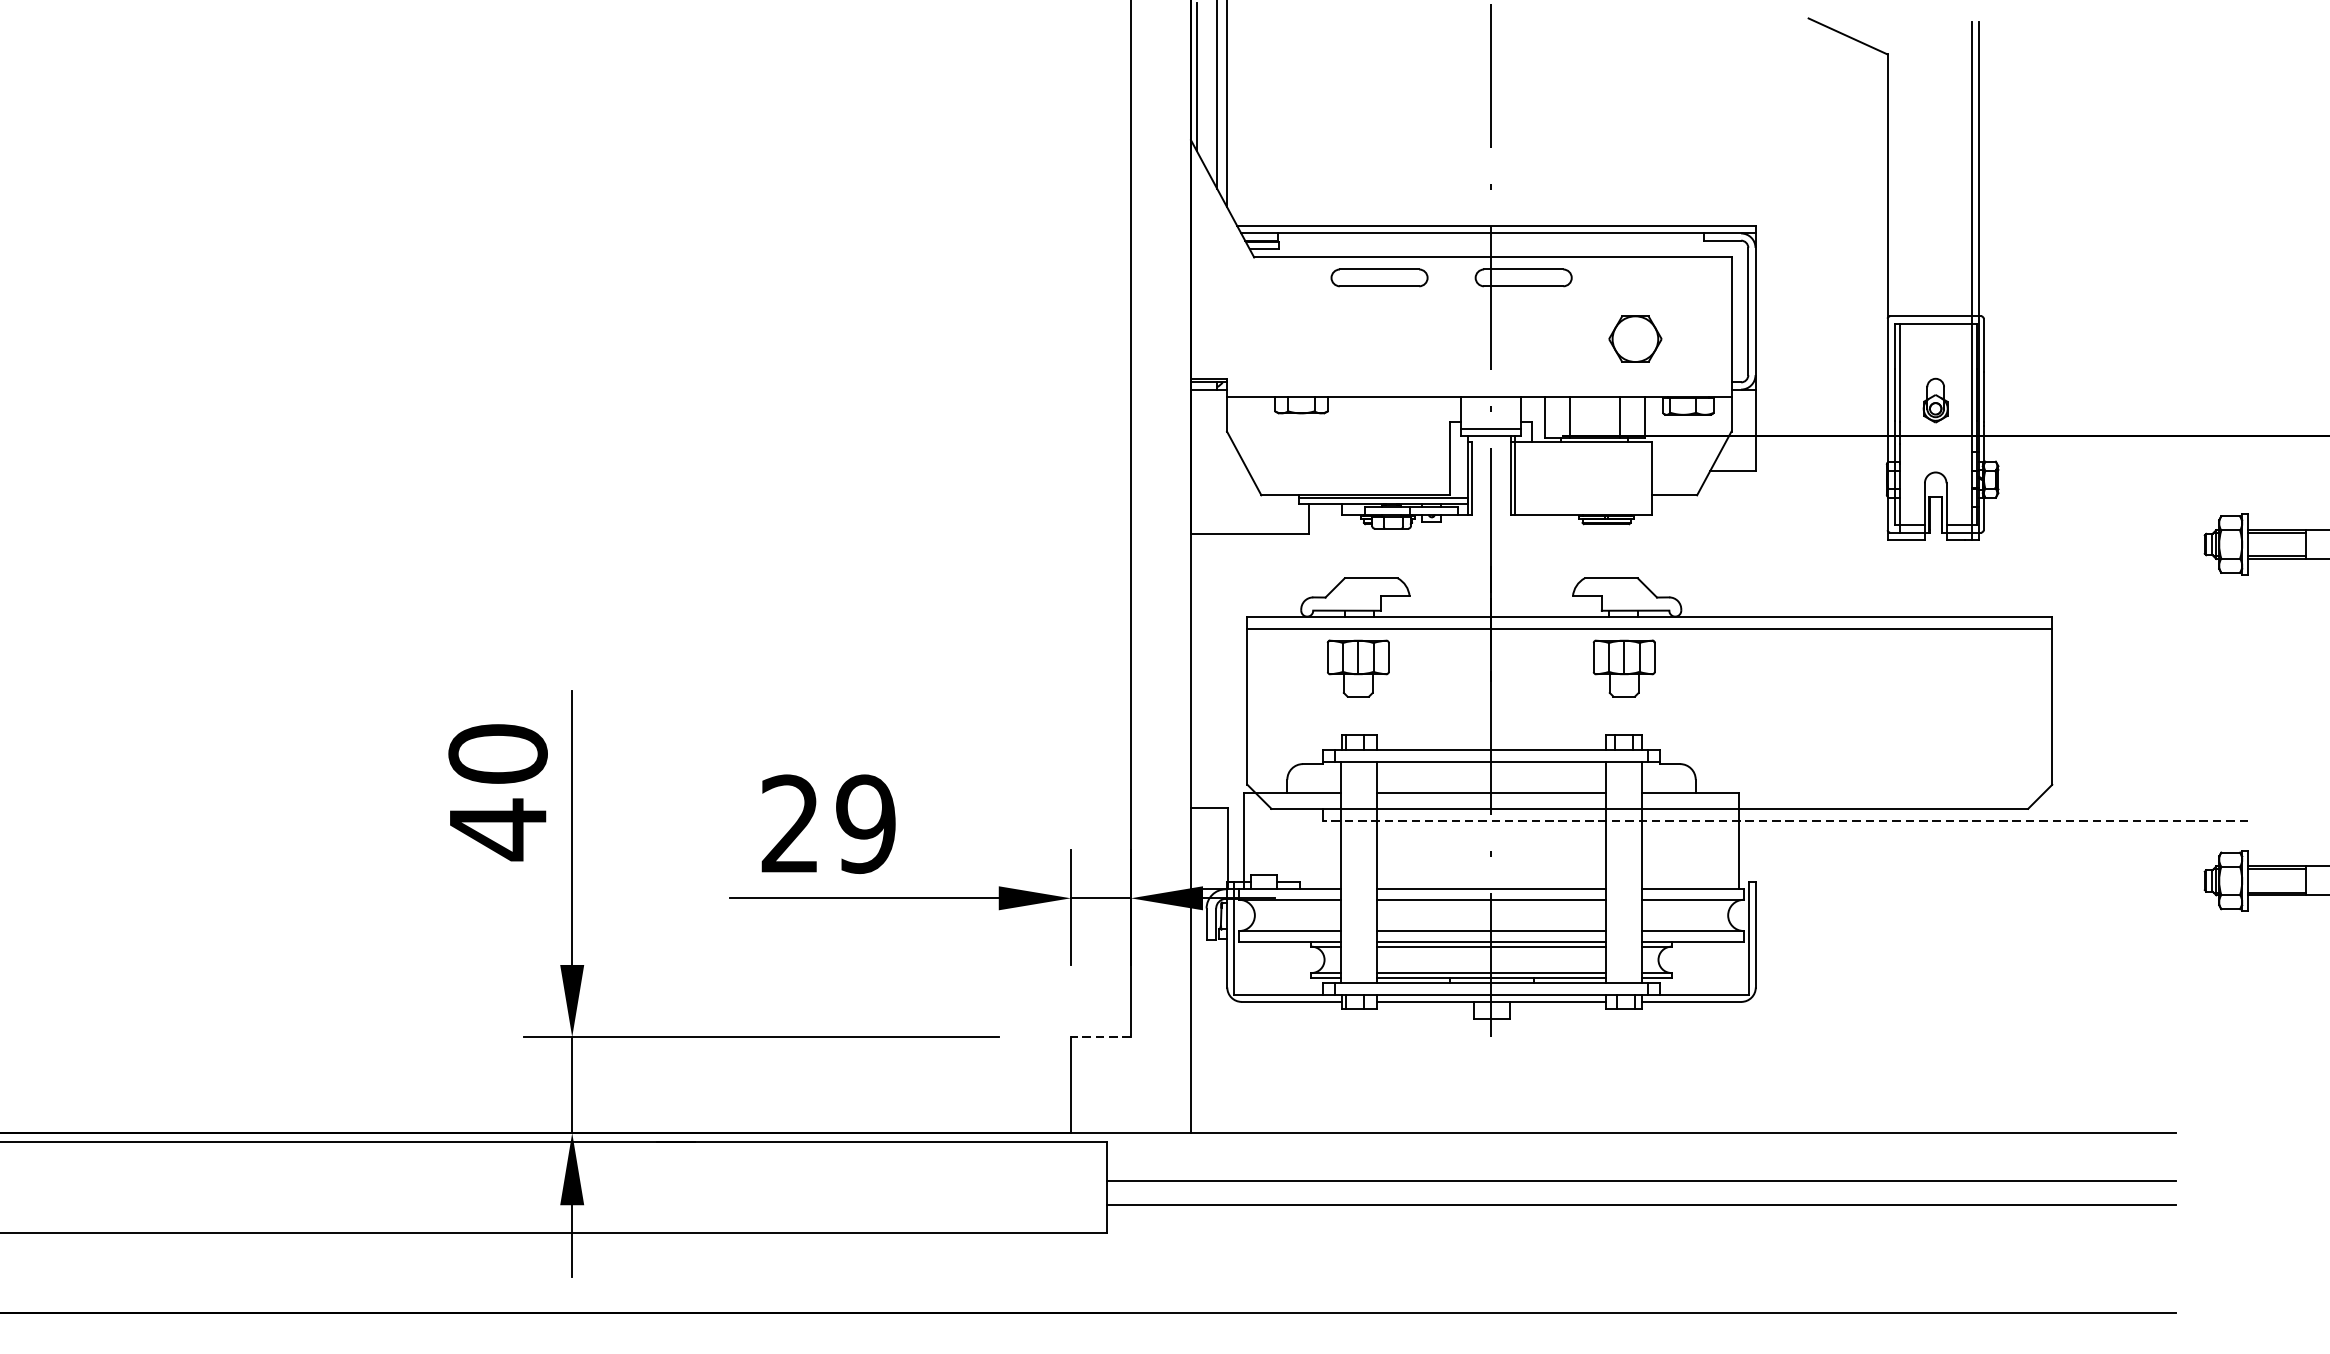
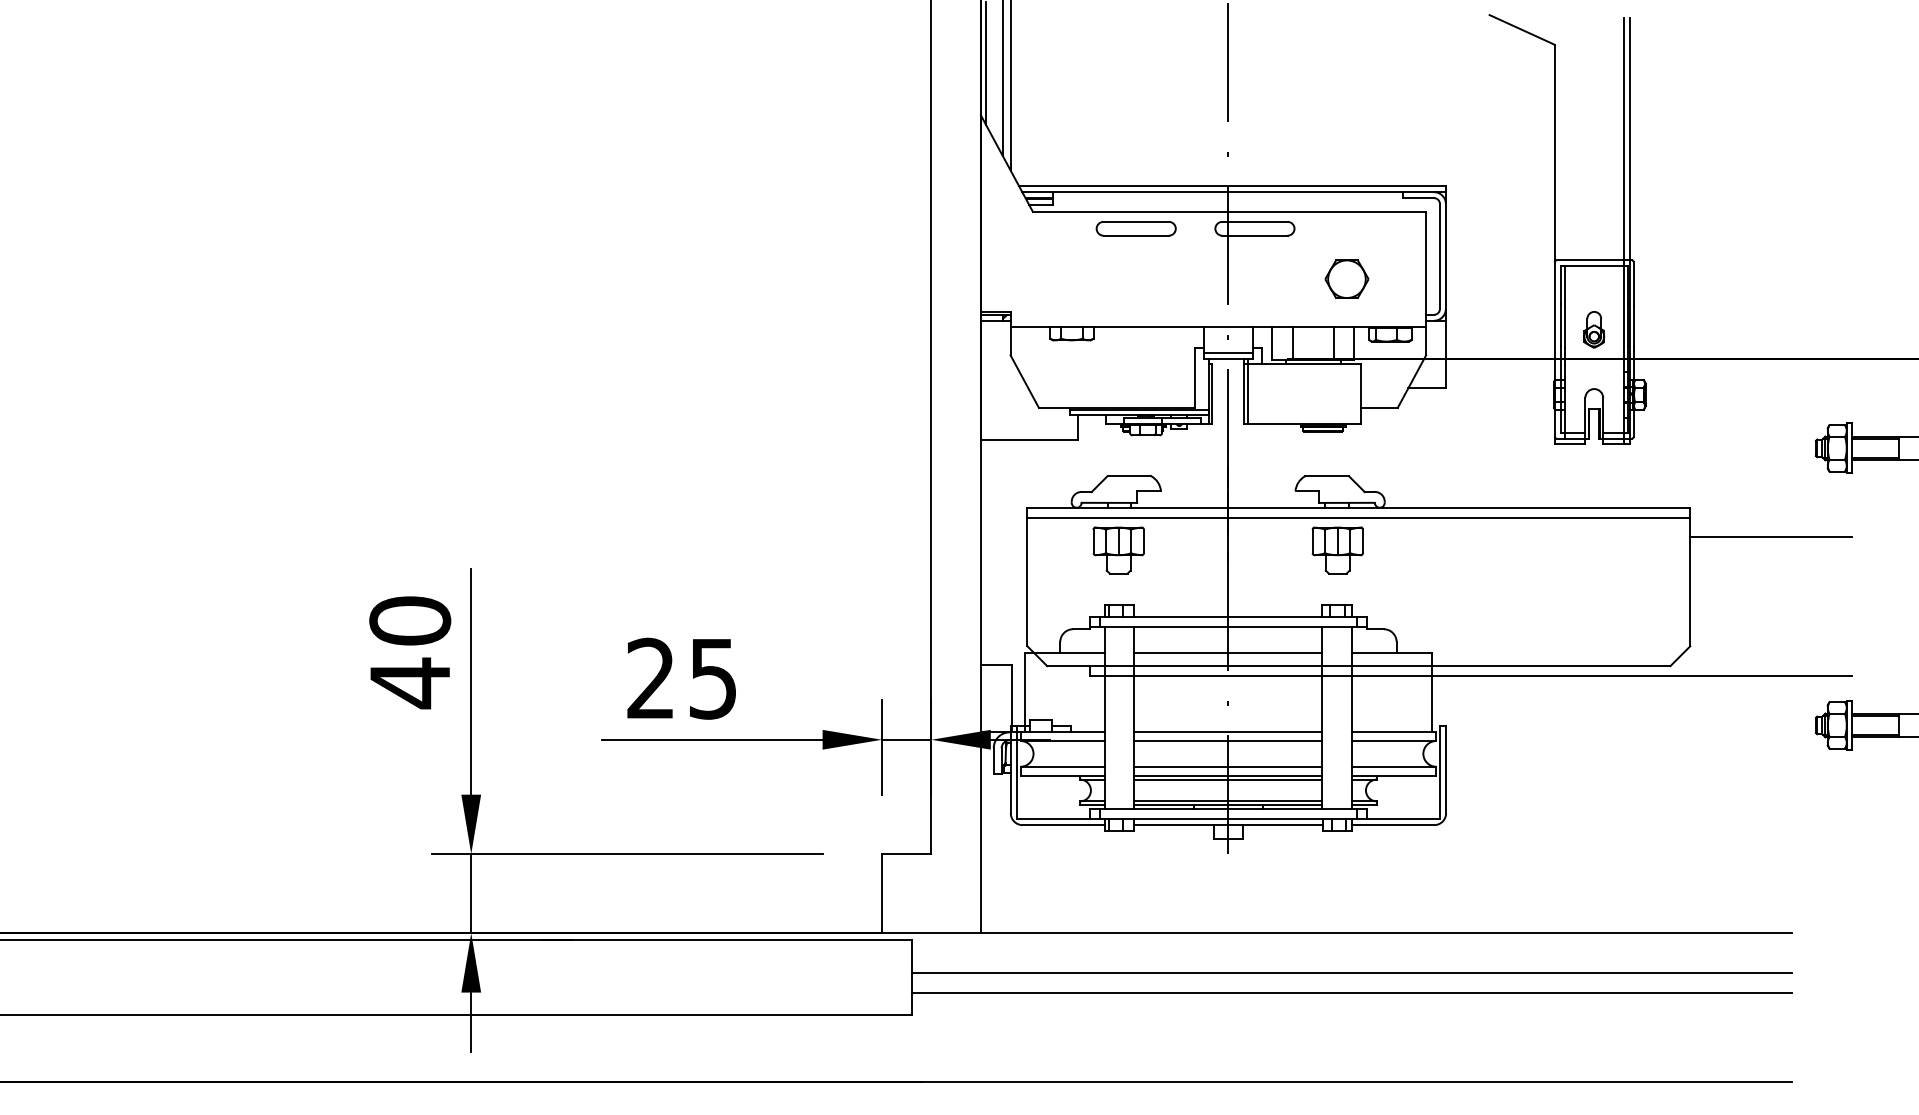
line: (2149, 652) -> (1770, 537), added
line: (1785, 820) -> (1470, 675), dashed -> solid
text: (865, 823) -> (712, 678), 29 -> 25
line: (1100, 1037) -> (906, 854), dashed -> solid

